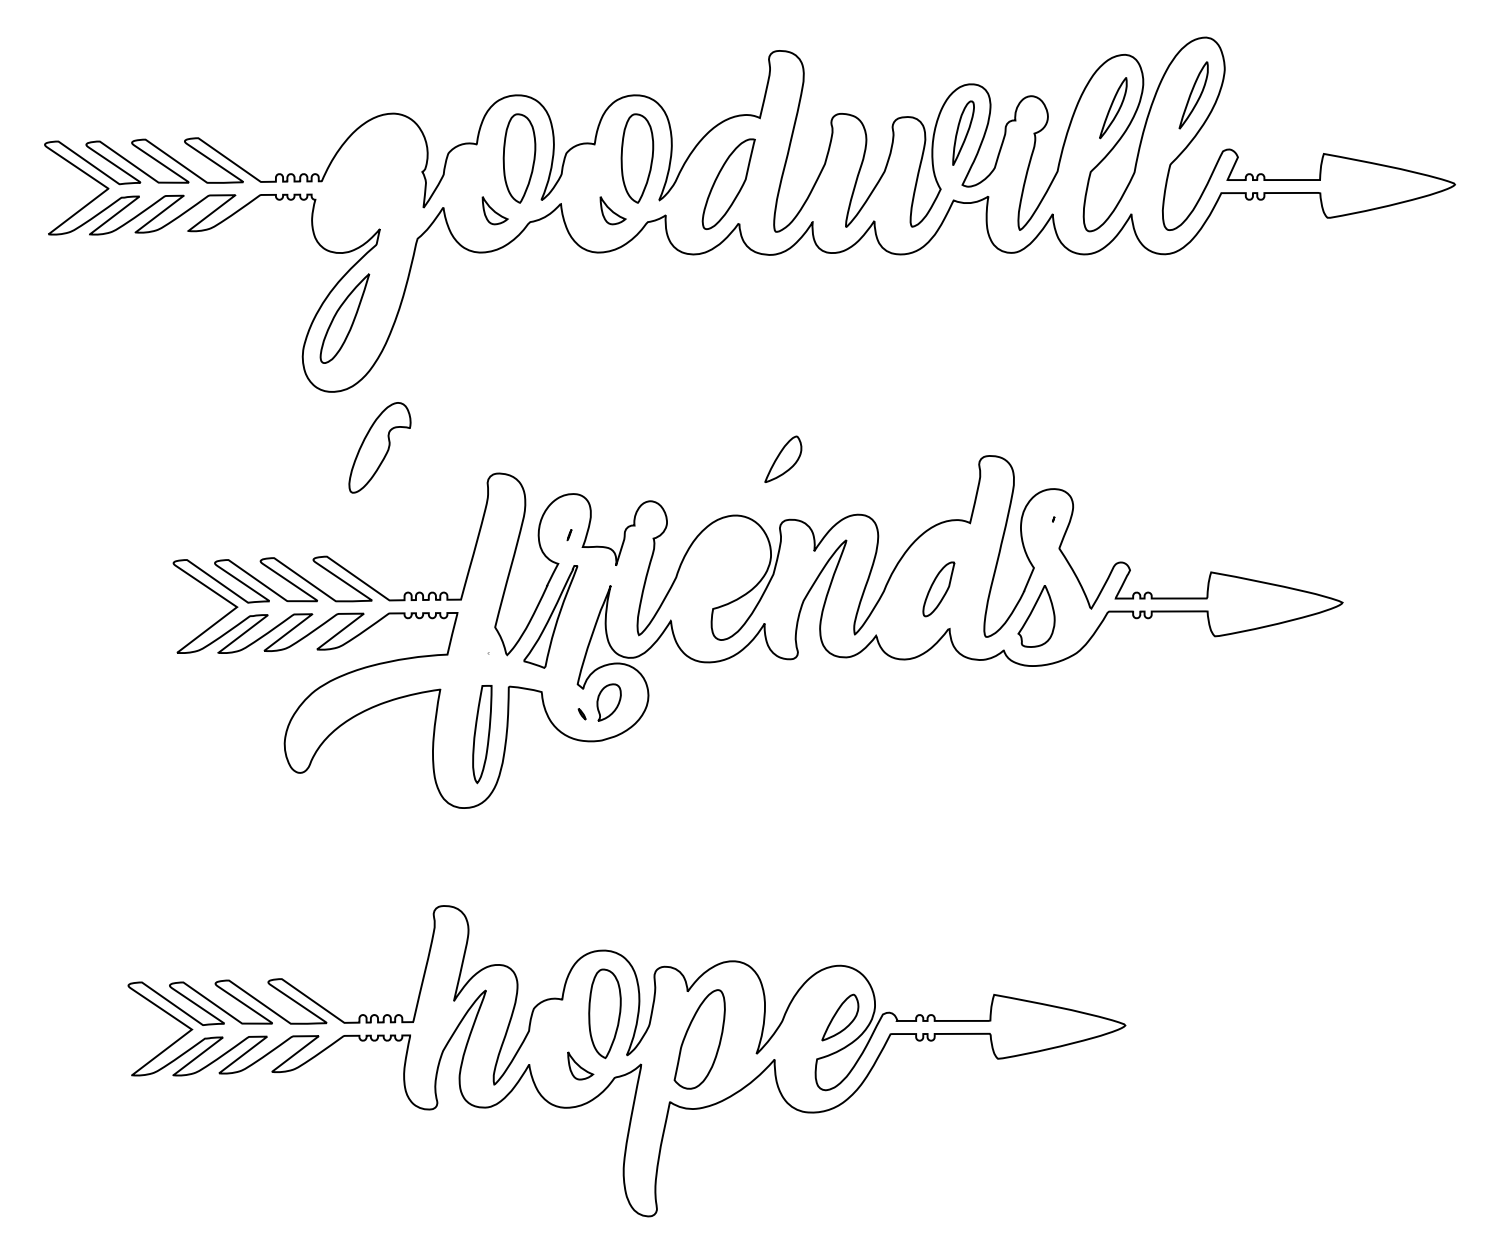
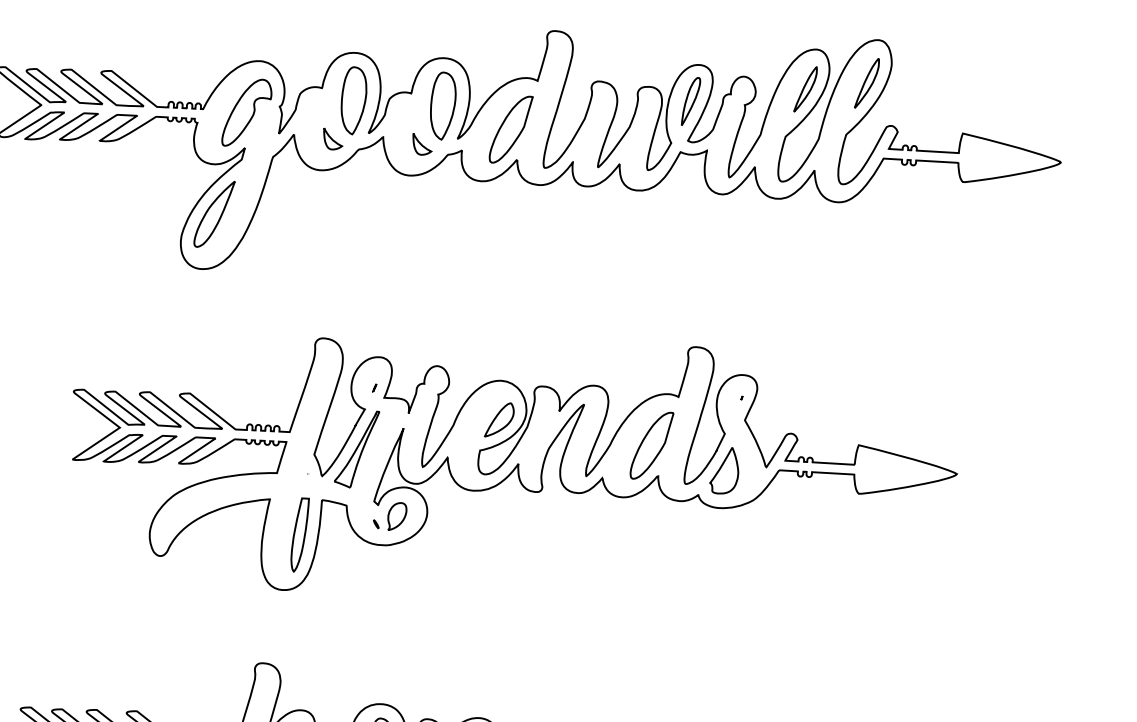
part: (379, 447) -> (246, 112), moved
part: (783, 458) -> (499, 419), moved
part: (938, 589) -> (651, 445), size x1.67

